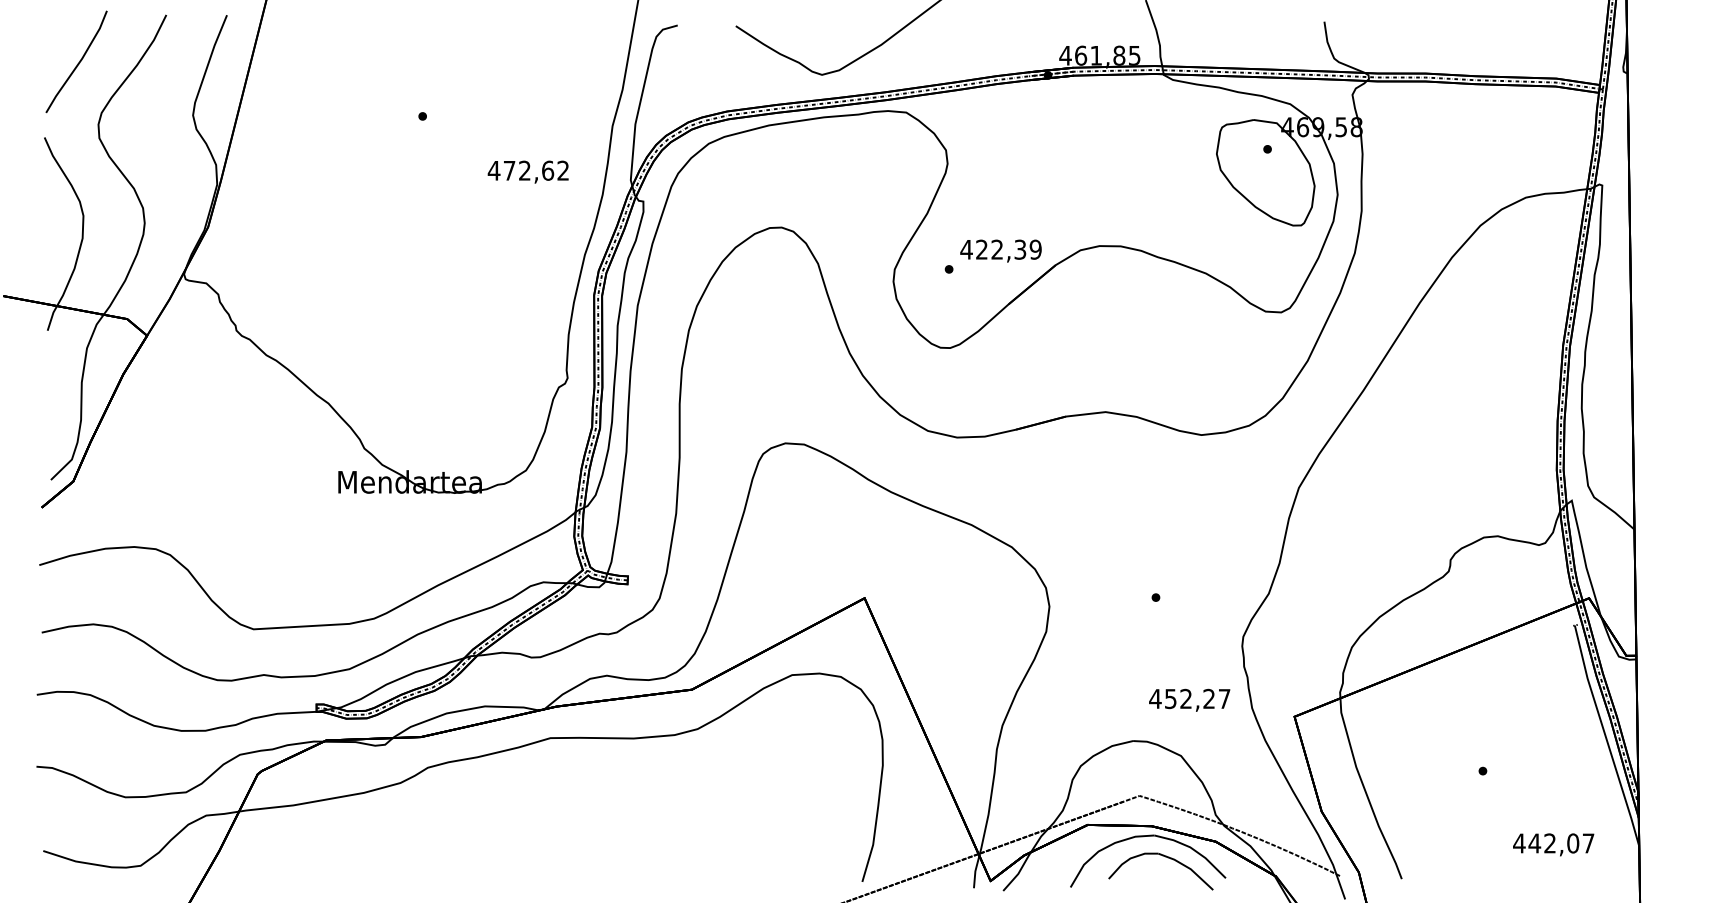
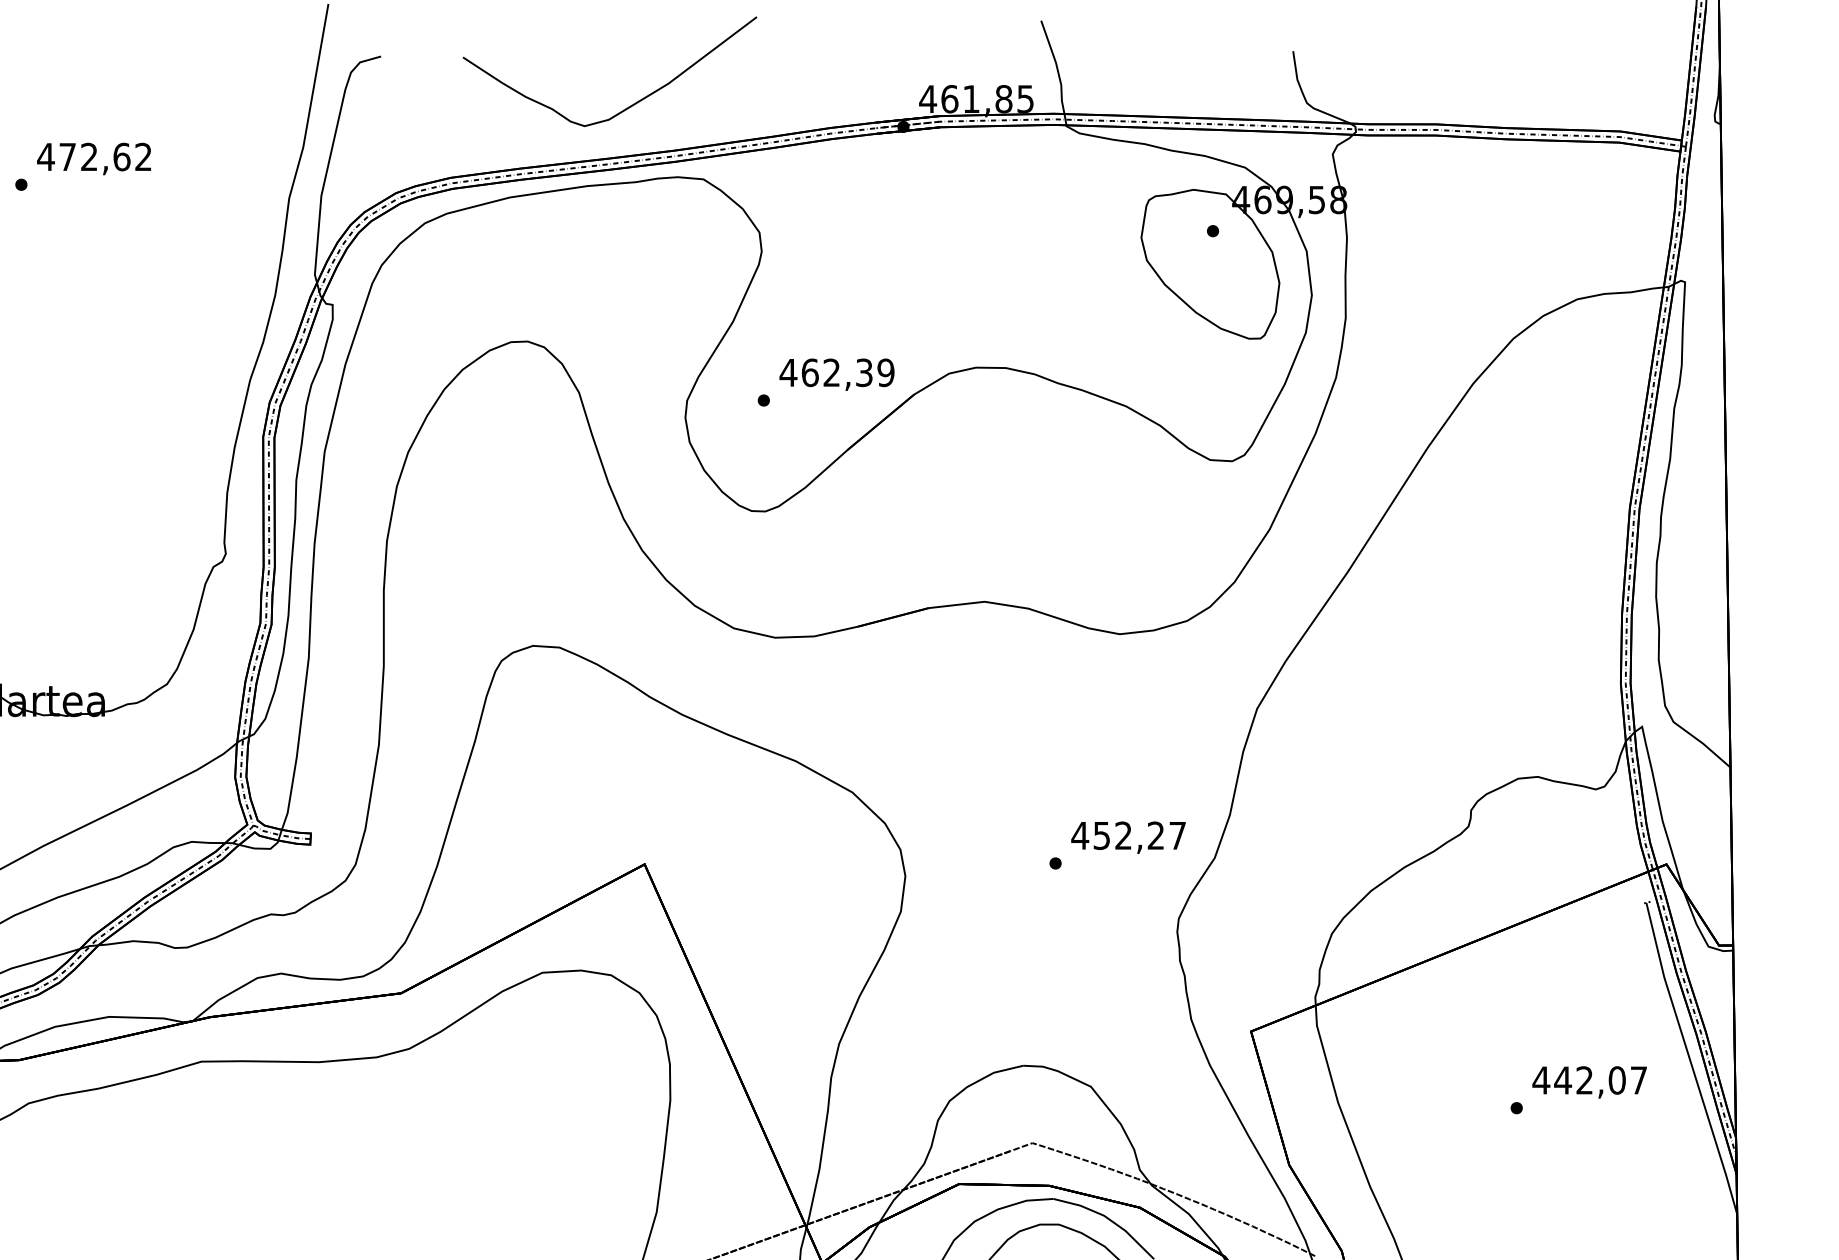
text: (527, 171) -> (93, 158), moved
text: (982, 249) -> (810, 372), 422,39 -> 462,39
text: (1189, 699) -> (1128, 836), moved
text: (1553, 844) -> (1589, 1081), moved

